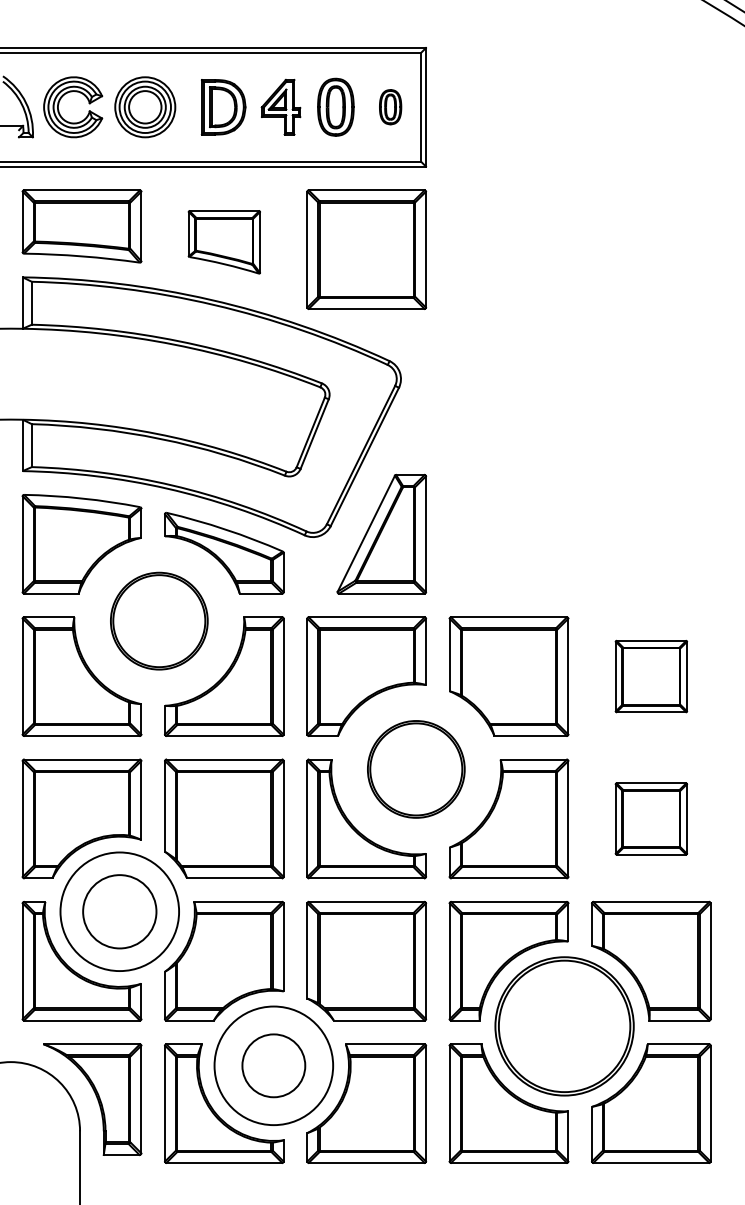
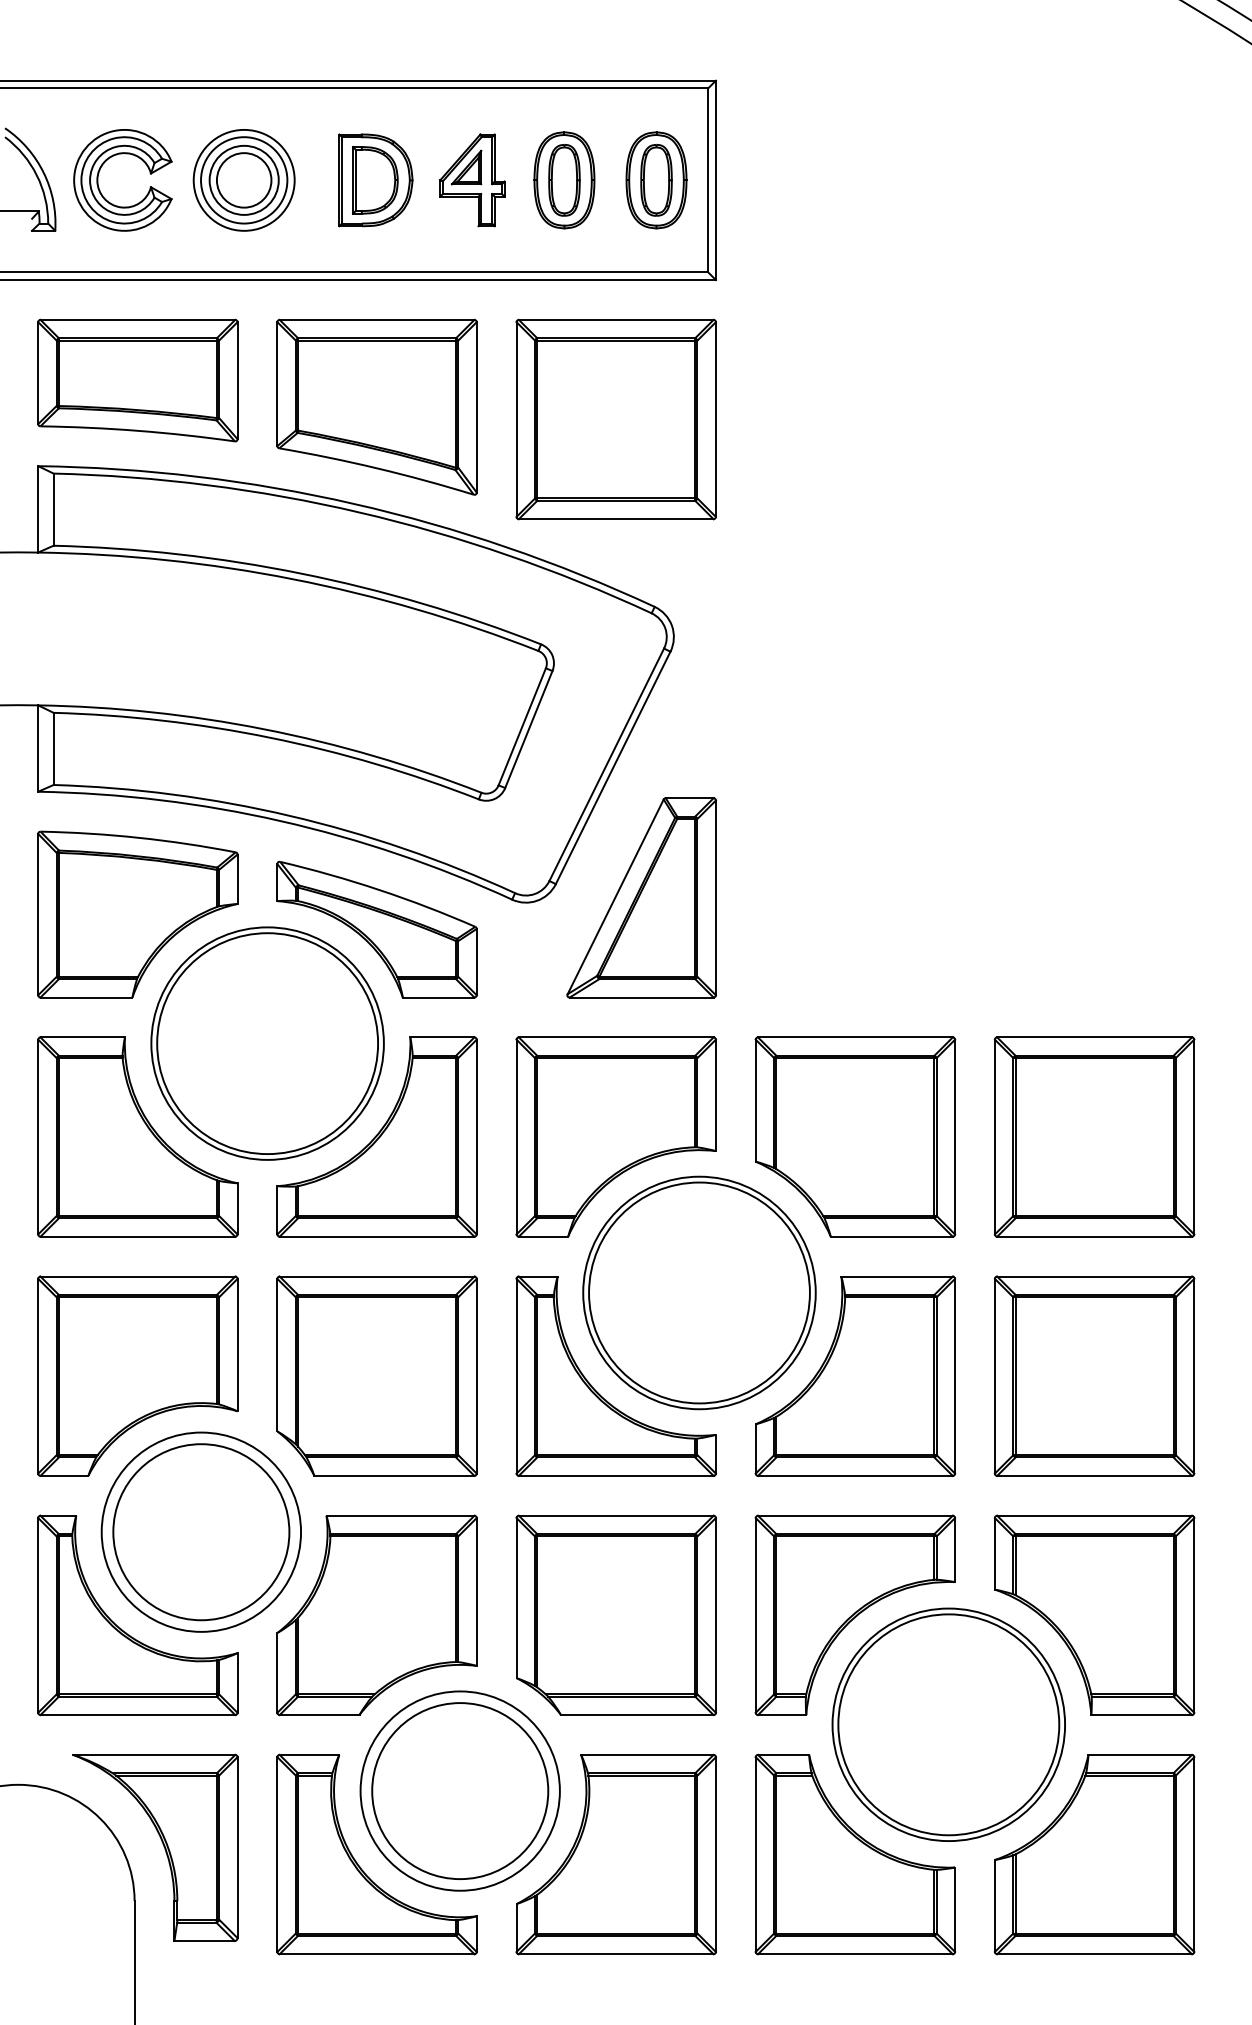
part: (390, 106) -> (656, 179), size x1.67
part: (224, 242) -> (377, 407), size x1.67
part: (159, 621) -> (268, 1044), size x1.43
part: (651, 676) -> (1094, 1136), size x1.67
part: (416, 769) -> (699, 1293), size x1.43
part: (651, 818) -> (1094, 1375), size x1.67
circle: (119, 911) -> (200, 1531), size x1.43
circle: (273, 1065) -> (459, 1790), size x1.67

